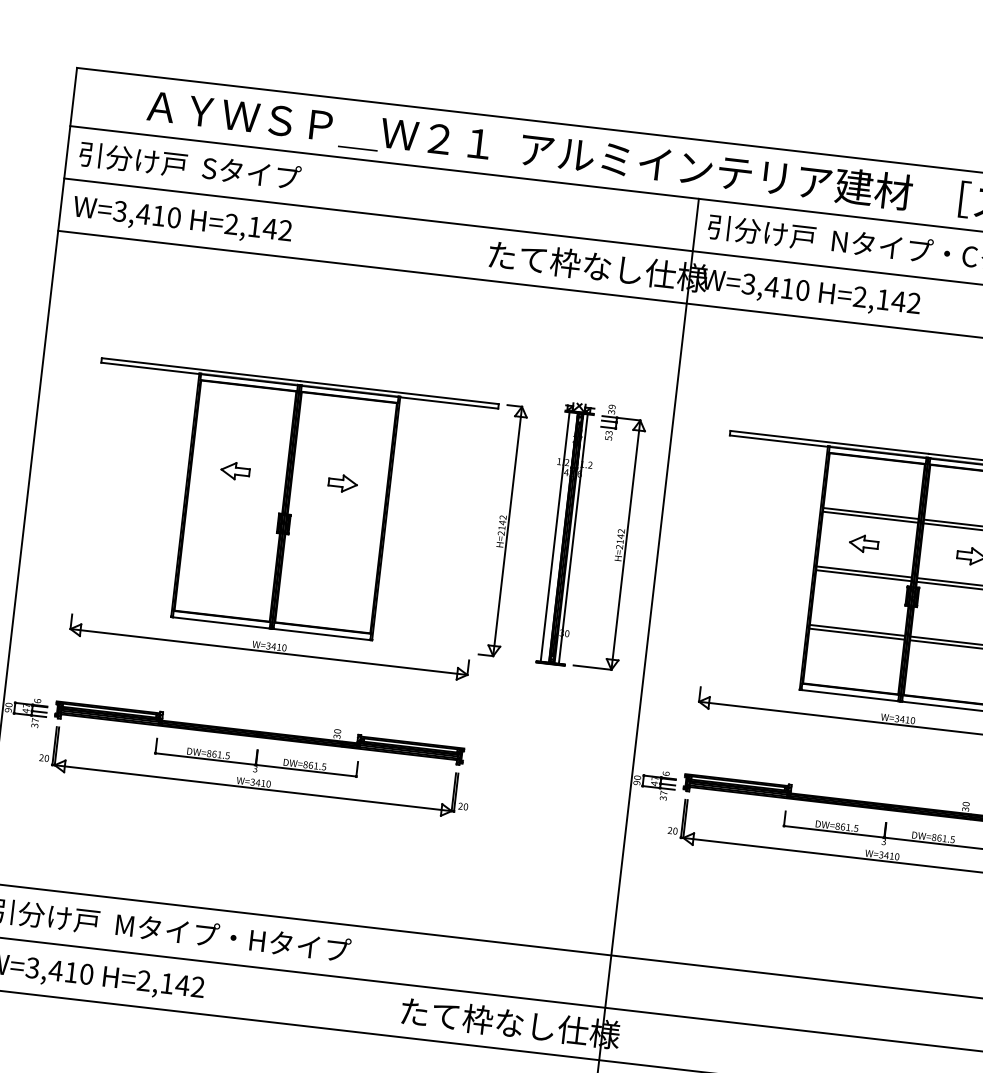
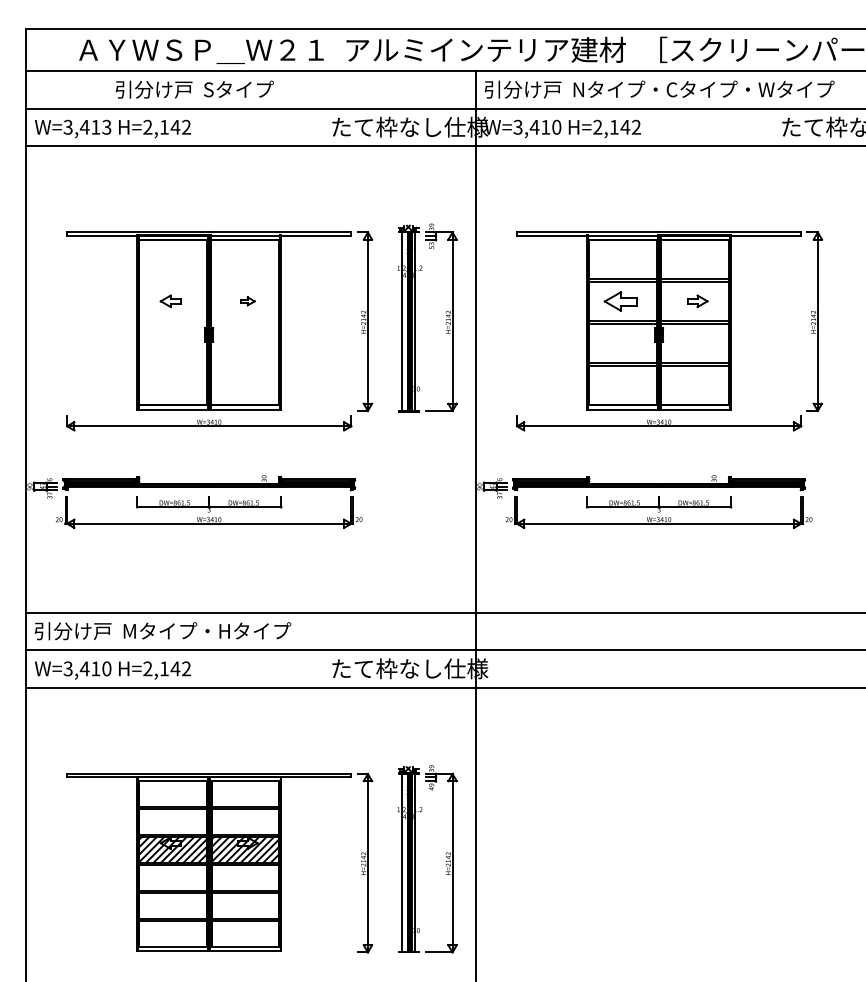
text: (189, 165) -> (194, 89), moved
text: (173, 217) -> (106, 127), W=3,410 -> W=3,413
part: (342, 483) -> (247, 301), size x0.7
part: (863, 542) -> (620, 300), size x1.6

